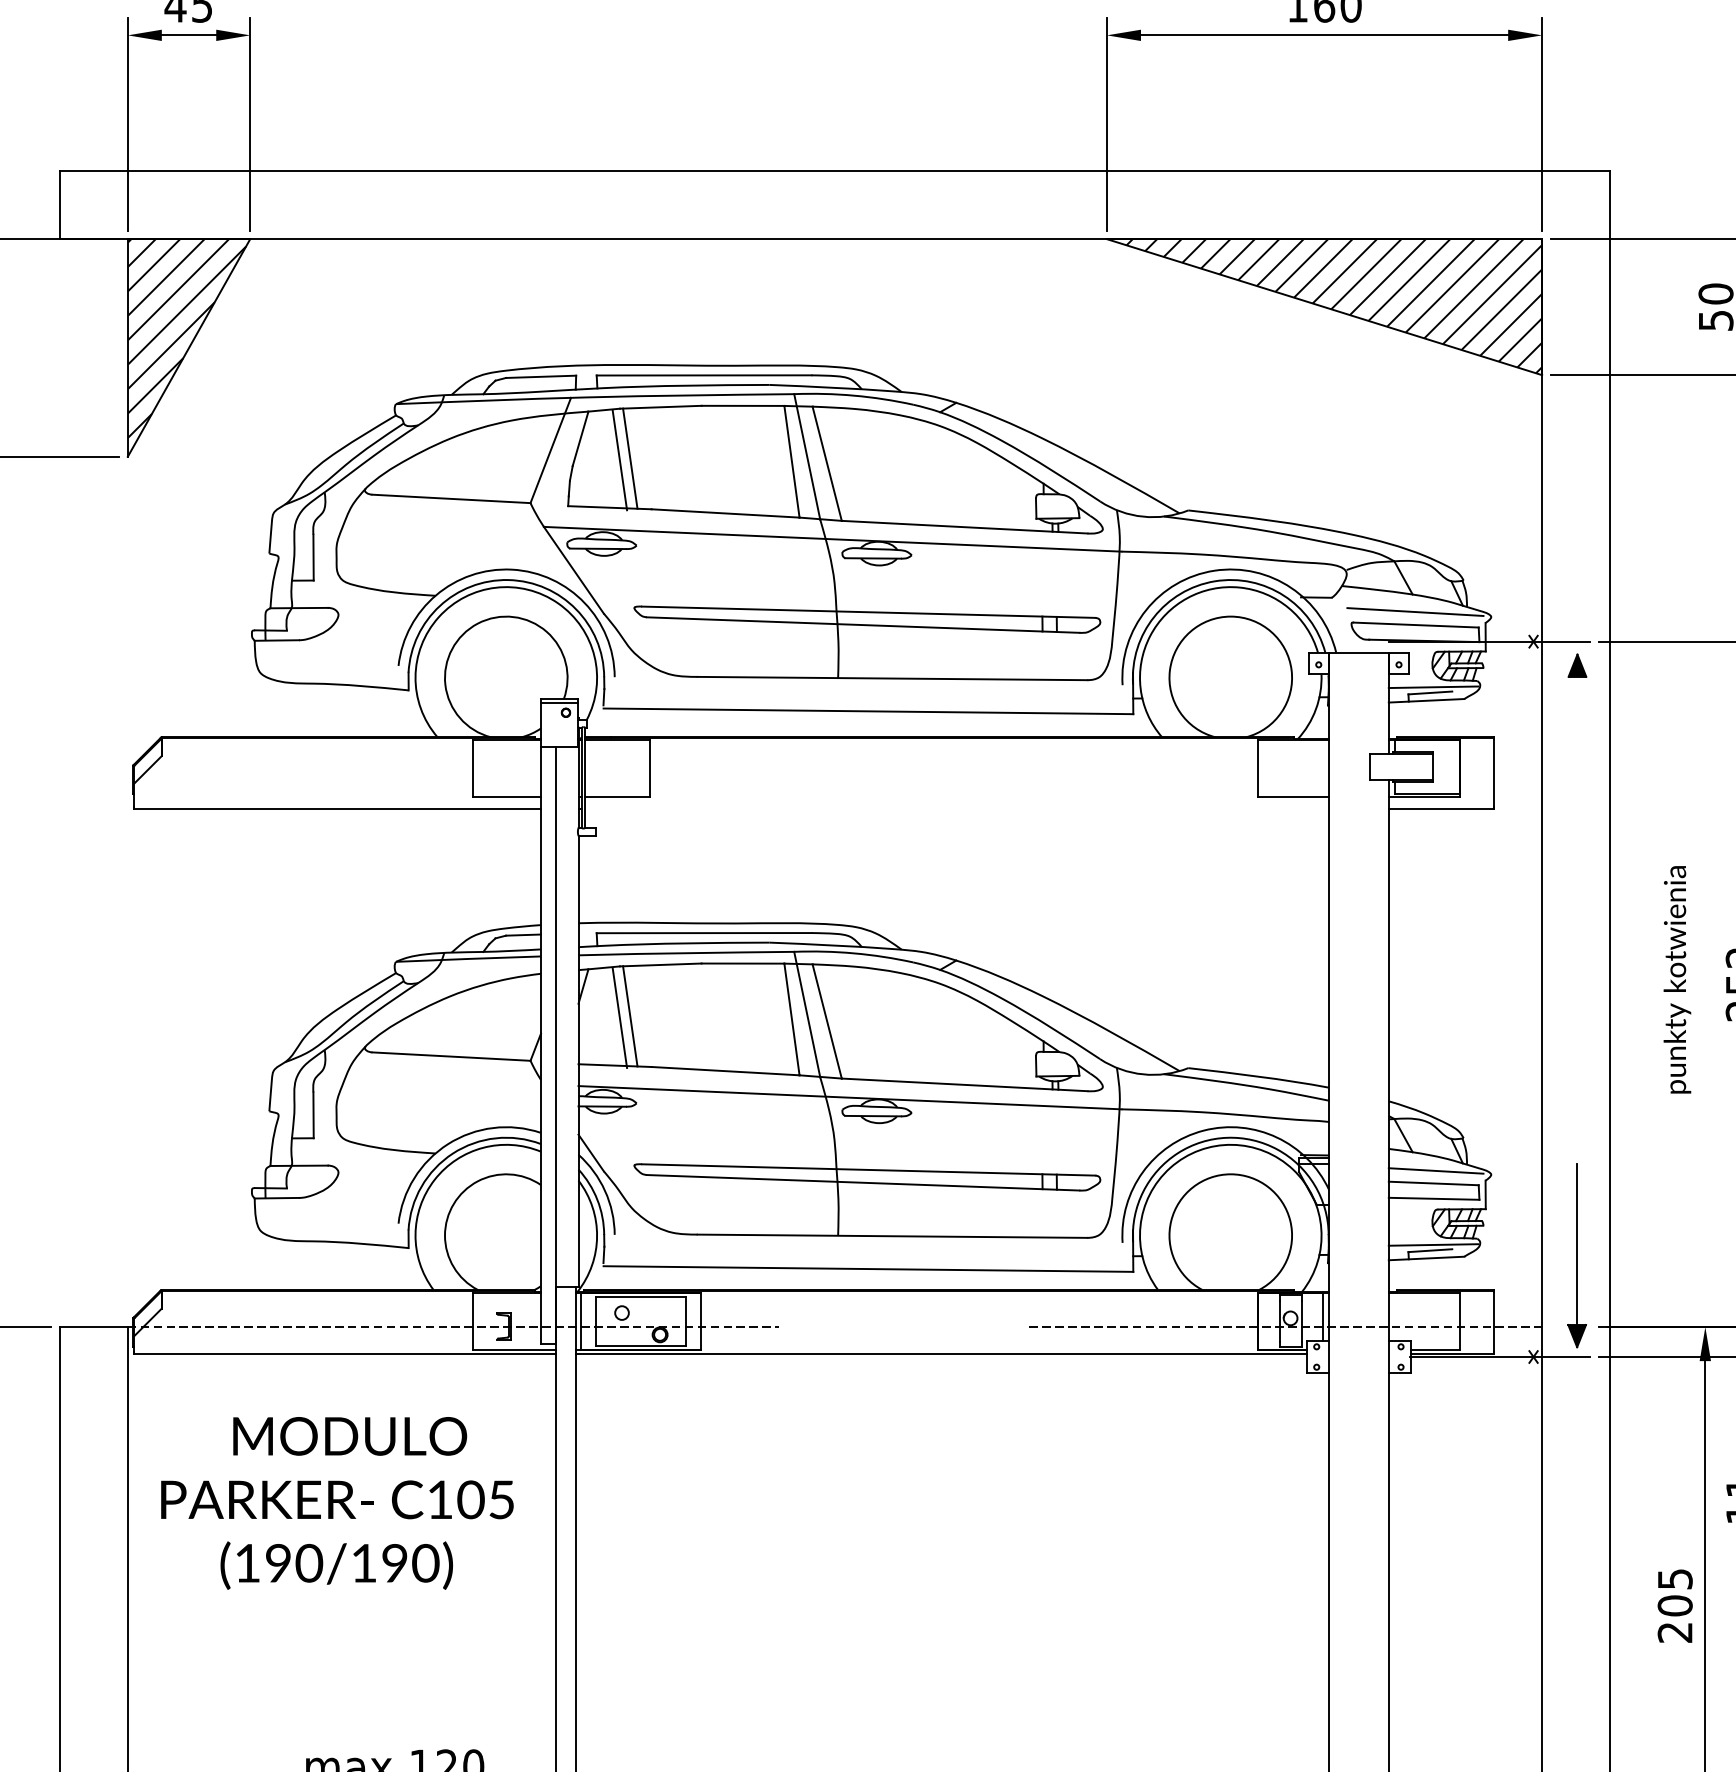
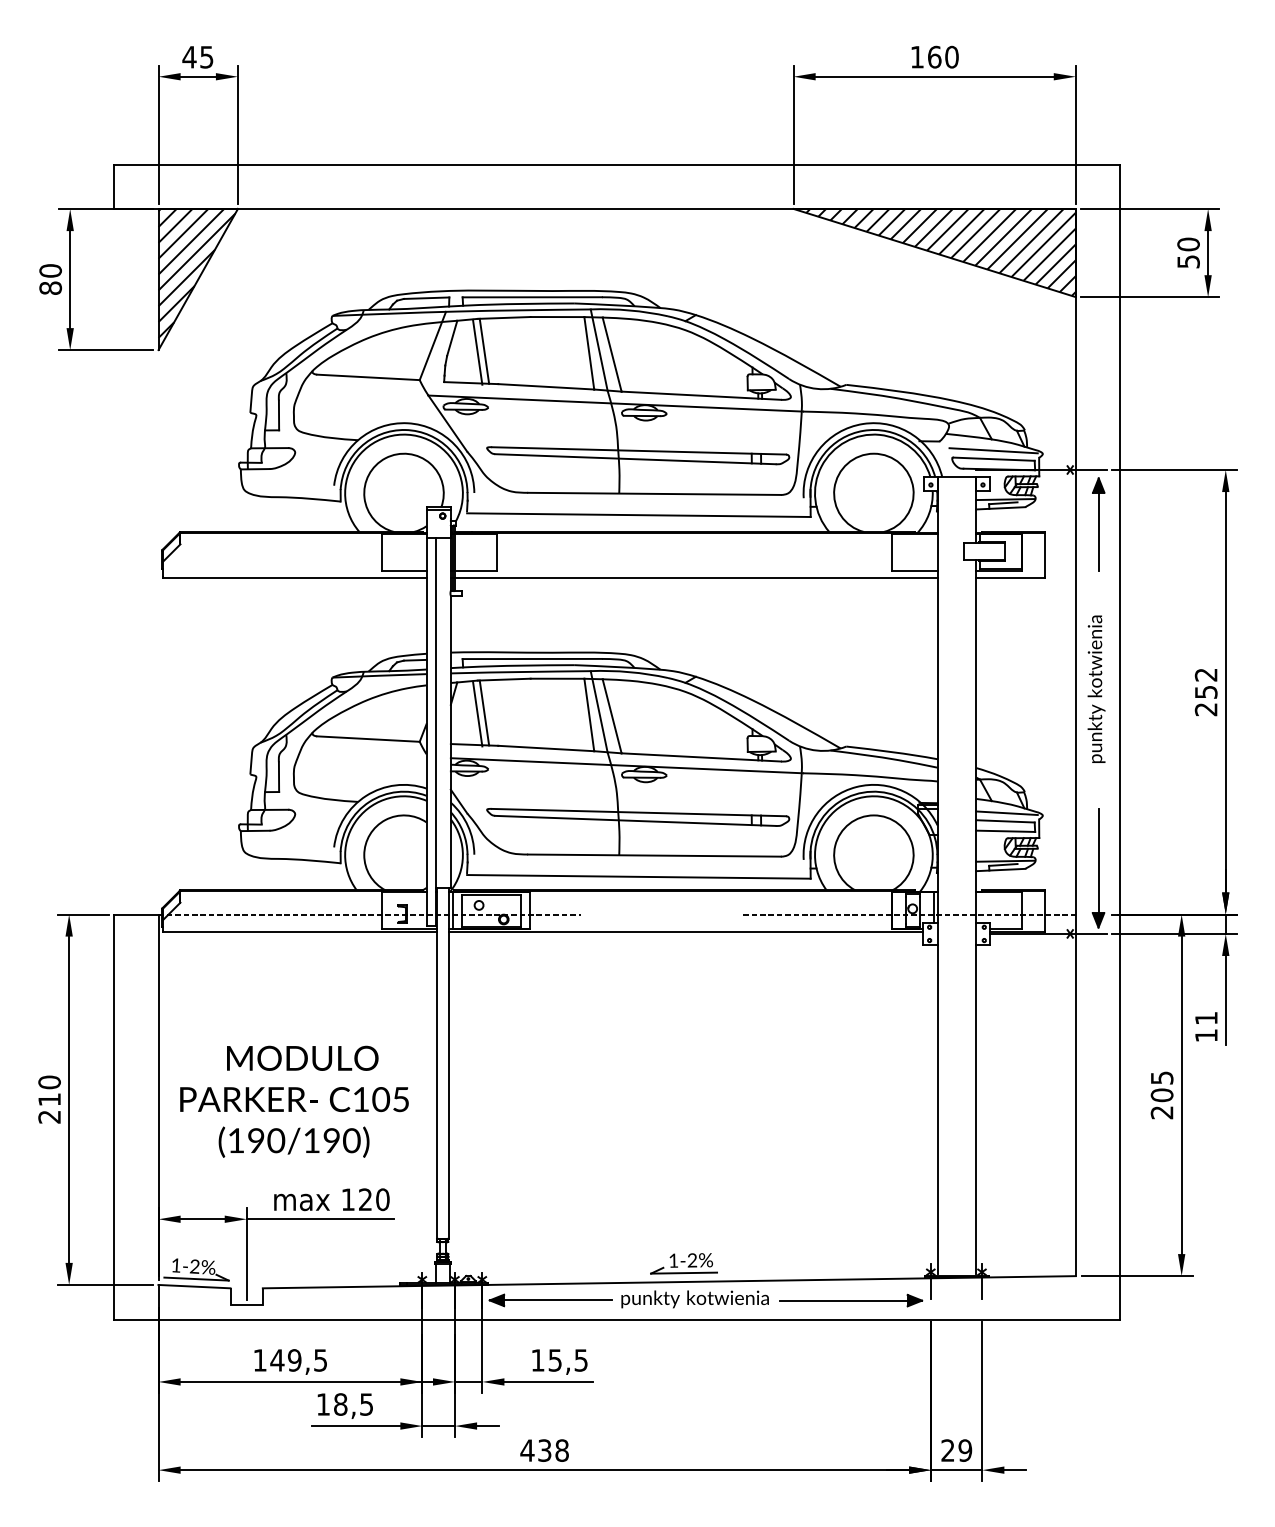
line: (1577, 736) -> (1098, 531), added
line: (957, 808) -> (696, 578), added
text: (1677, 978) -> (1096, 688), moved
text: (337, 1502) -> (294, 1101), moved

